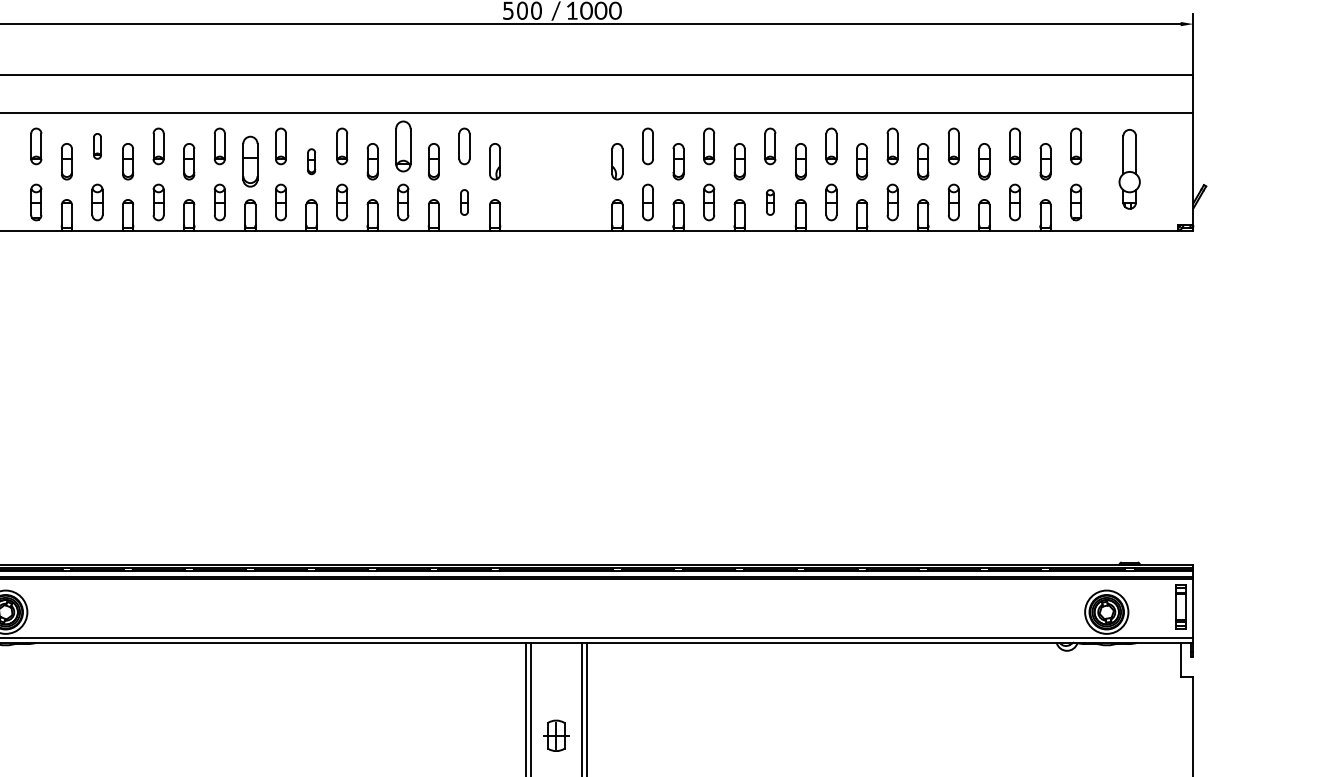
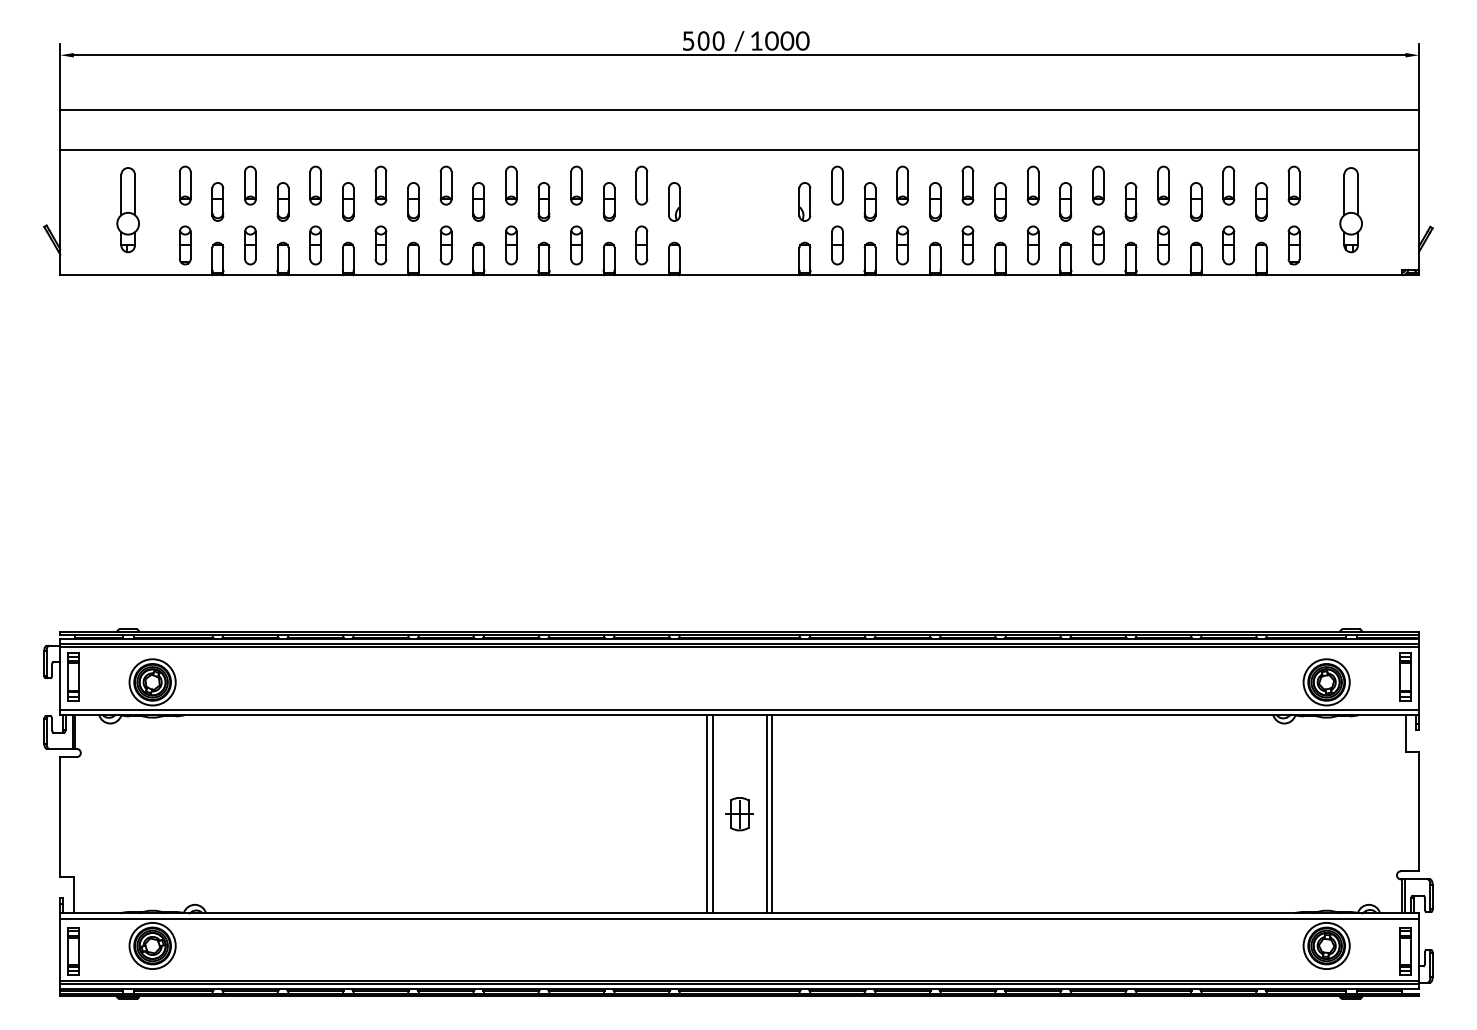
part: (97, 146) -> (250, 185), size x1.43
part: (403, 146) -> (576, 185), size x0.71
part: (250, 161) -> (413, 201), size x0.71
part: (311, 161) -> (478, 201), size x1.43
part: (464, 202) -> (641, 245), size x1.43
part: (769, 202) -> (967, 245), size x1.43

